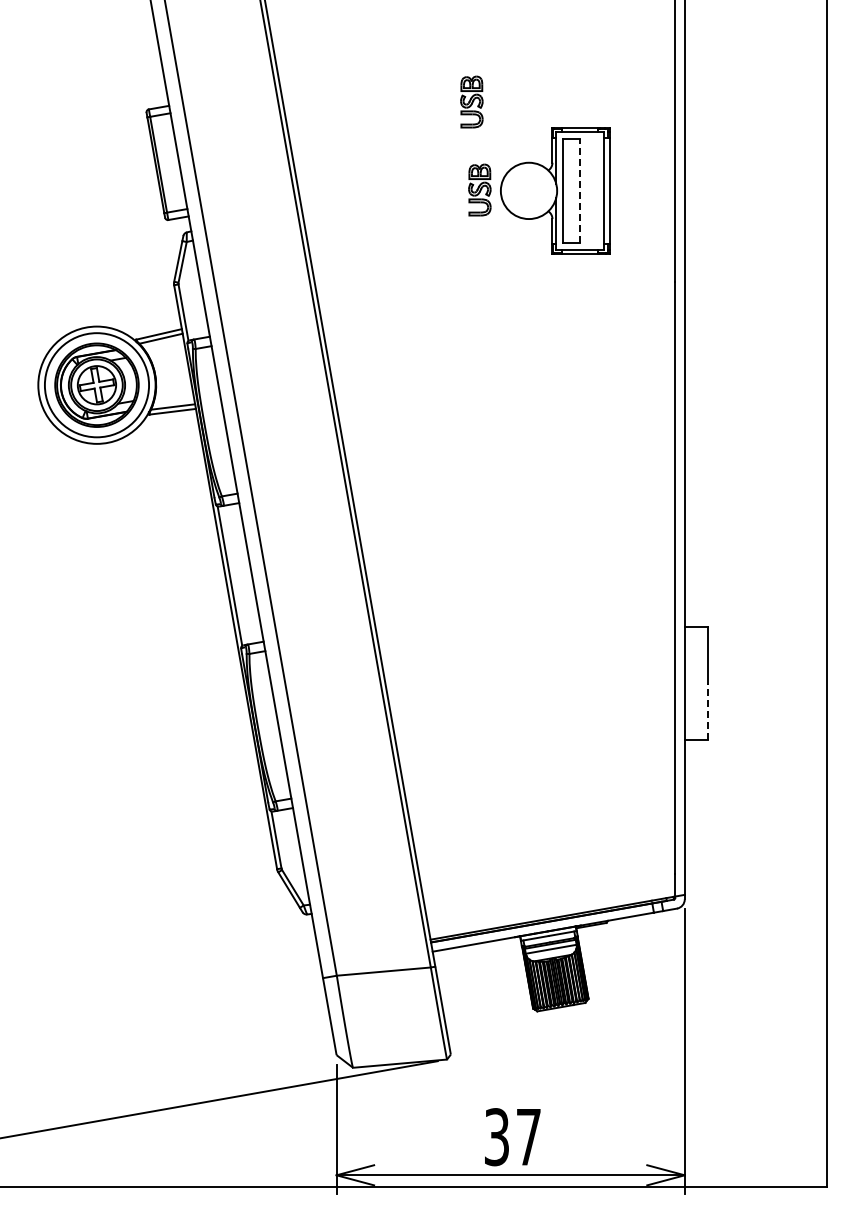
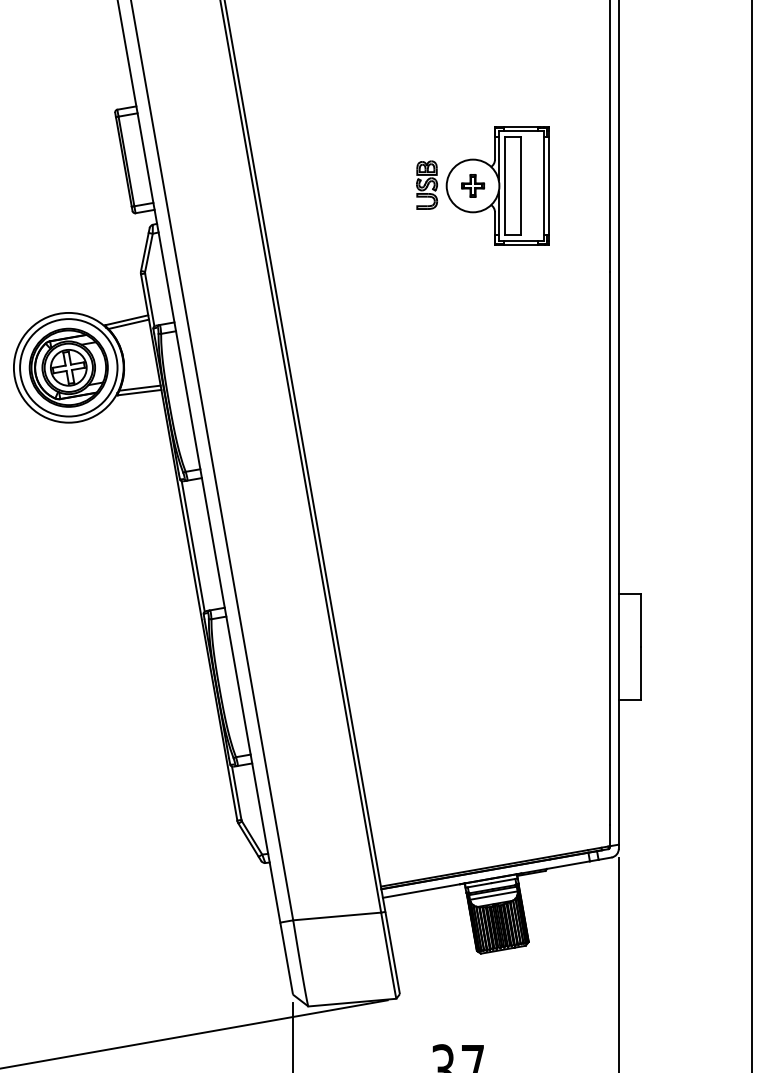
part: (471, 101) -> (419, 102), removed
part: (528, 190) -> (472, 185), added
line: (580, 190) -> (521, 185), dashed -> solid
line: (708, 711) -> (640, 673), dashed -> solid

